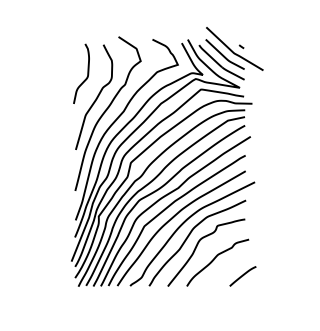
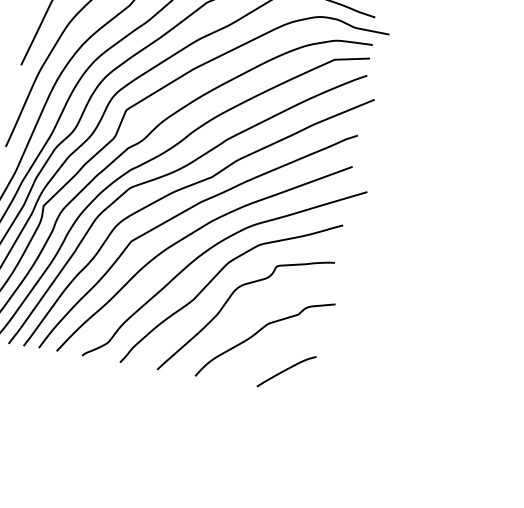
curve: (242, 276) -> (285, 371), moved

